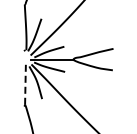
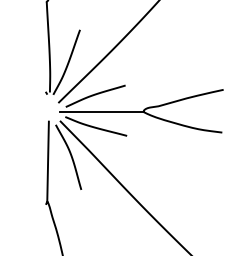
line: (25, 84) -> (48, 160), dashed -> solid

